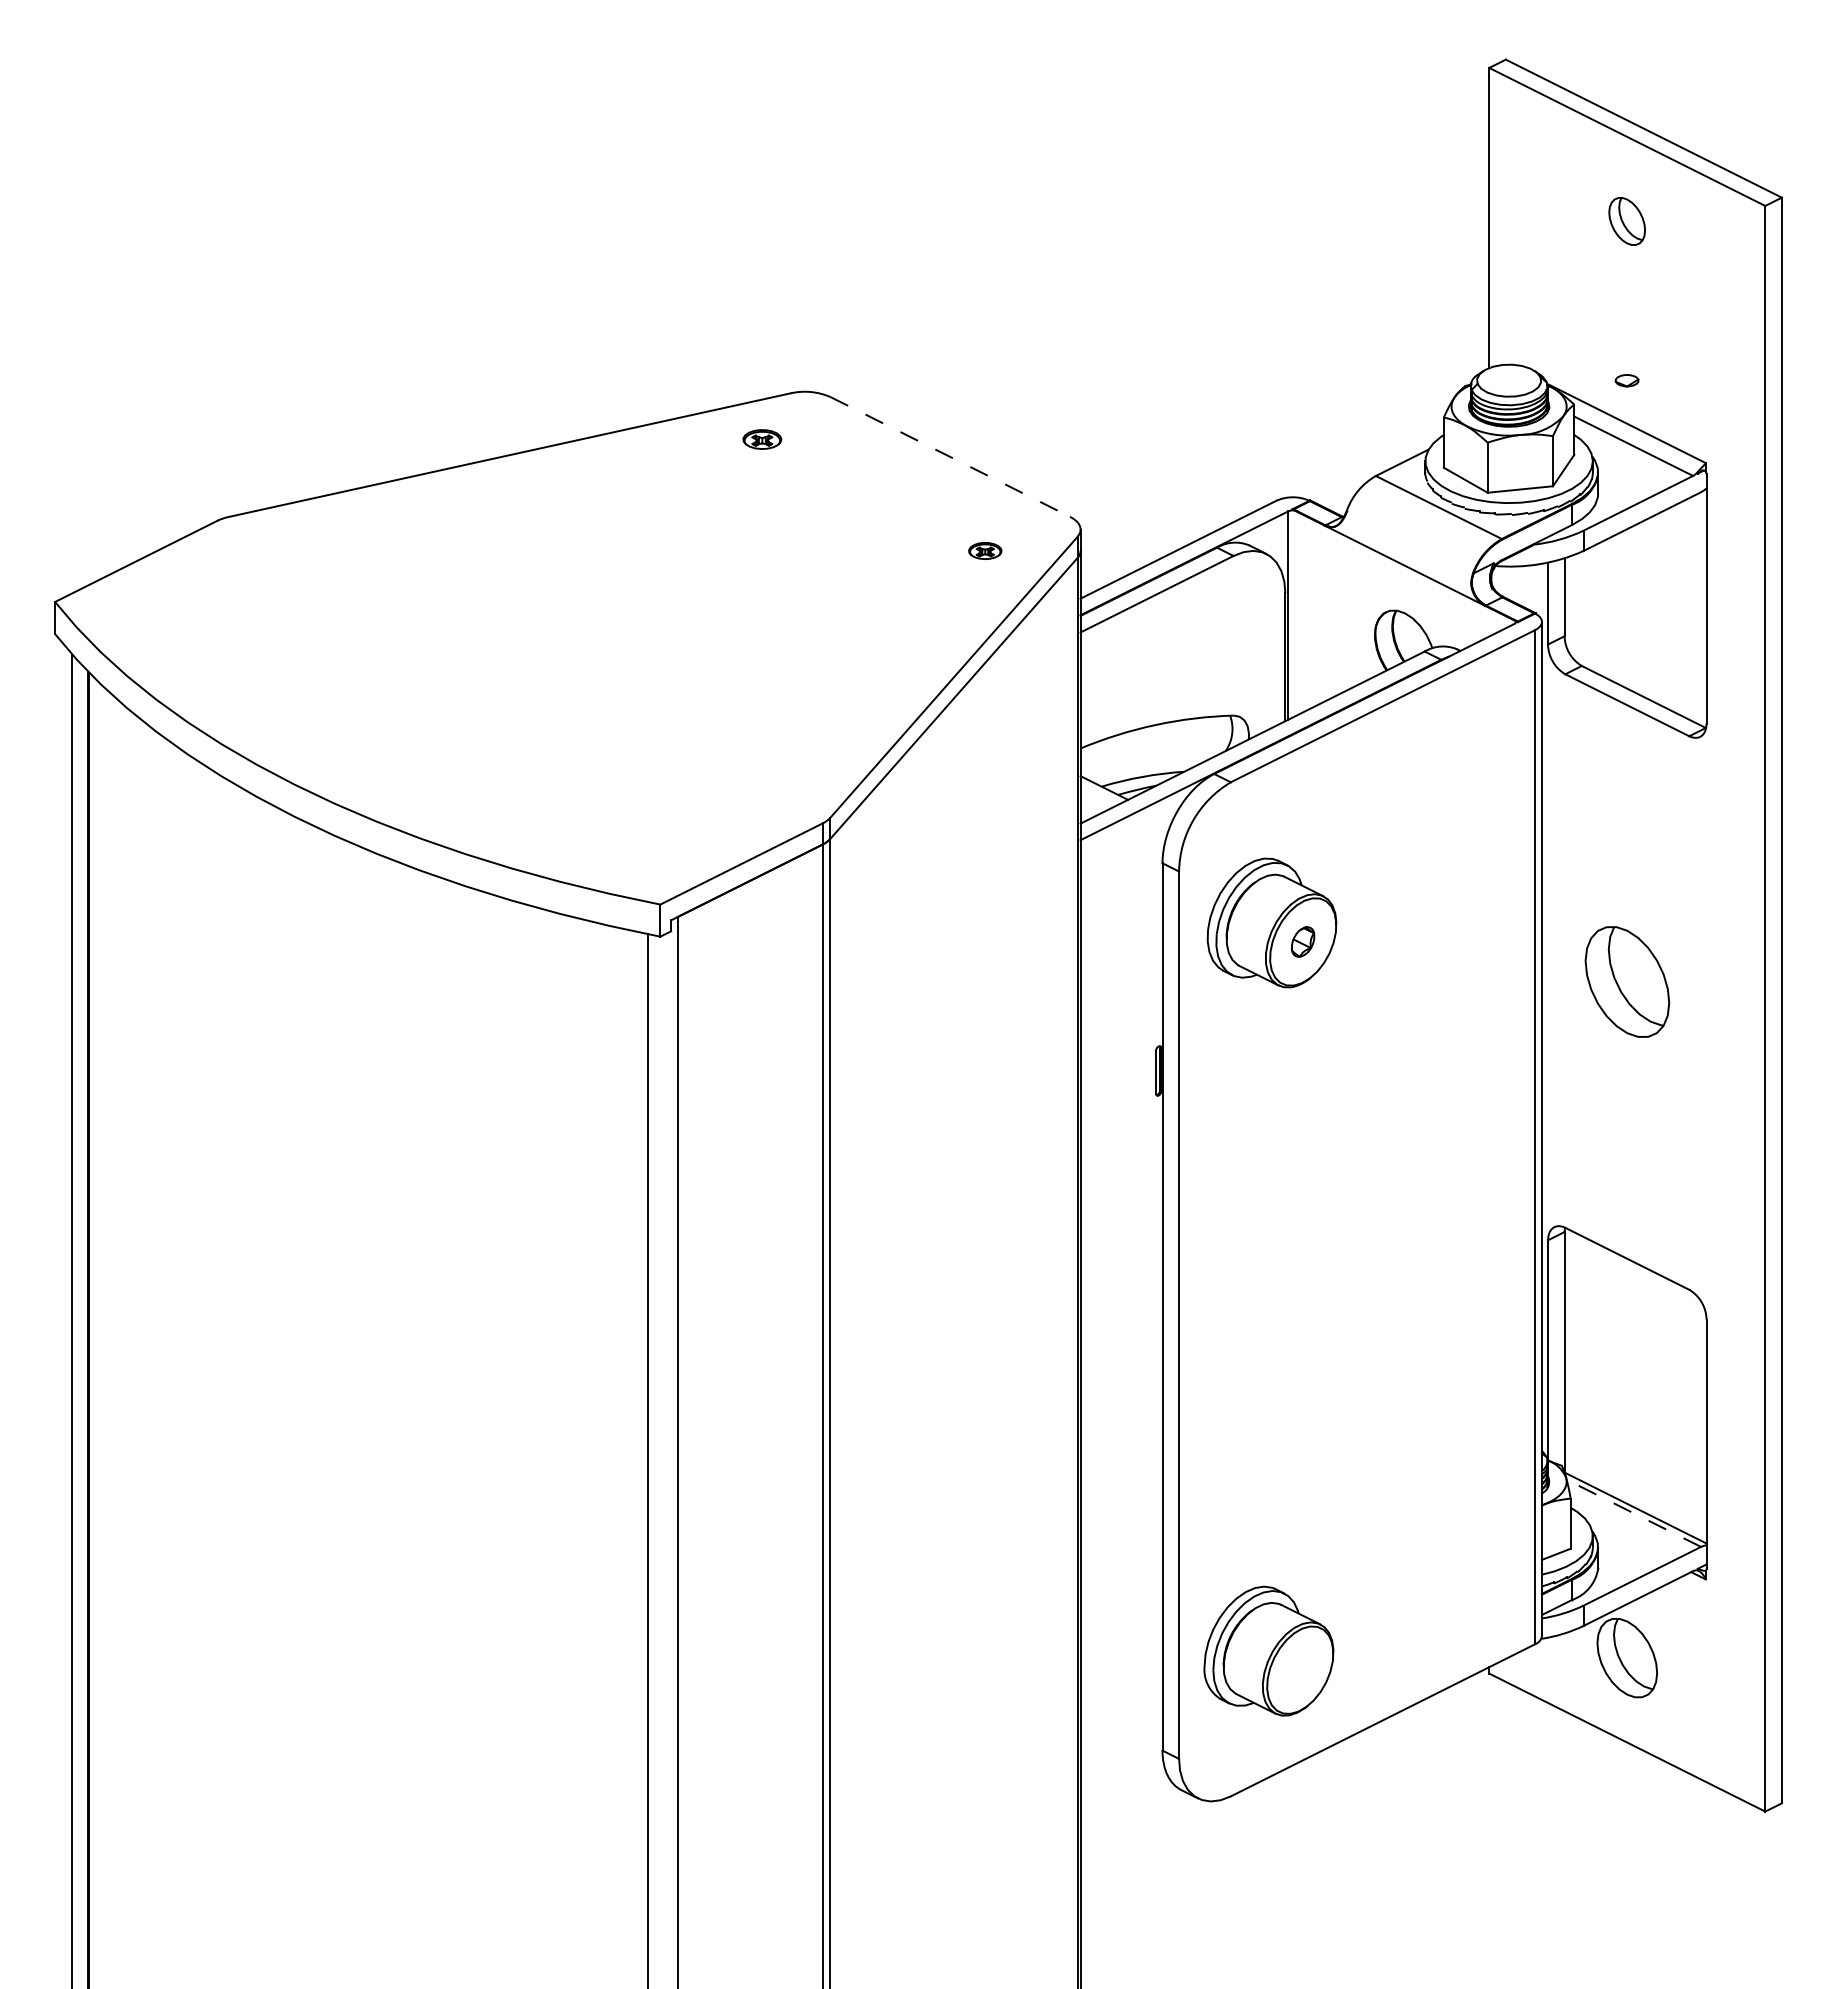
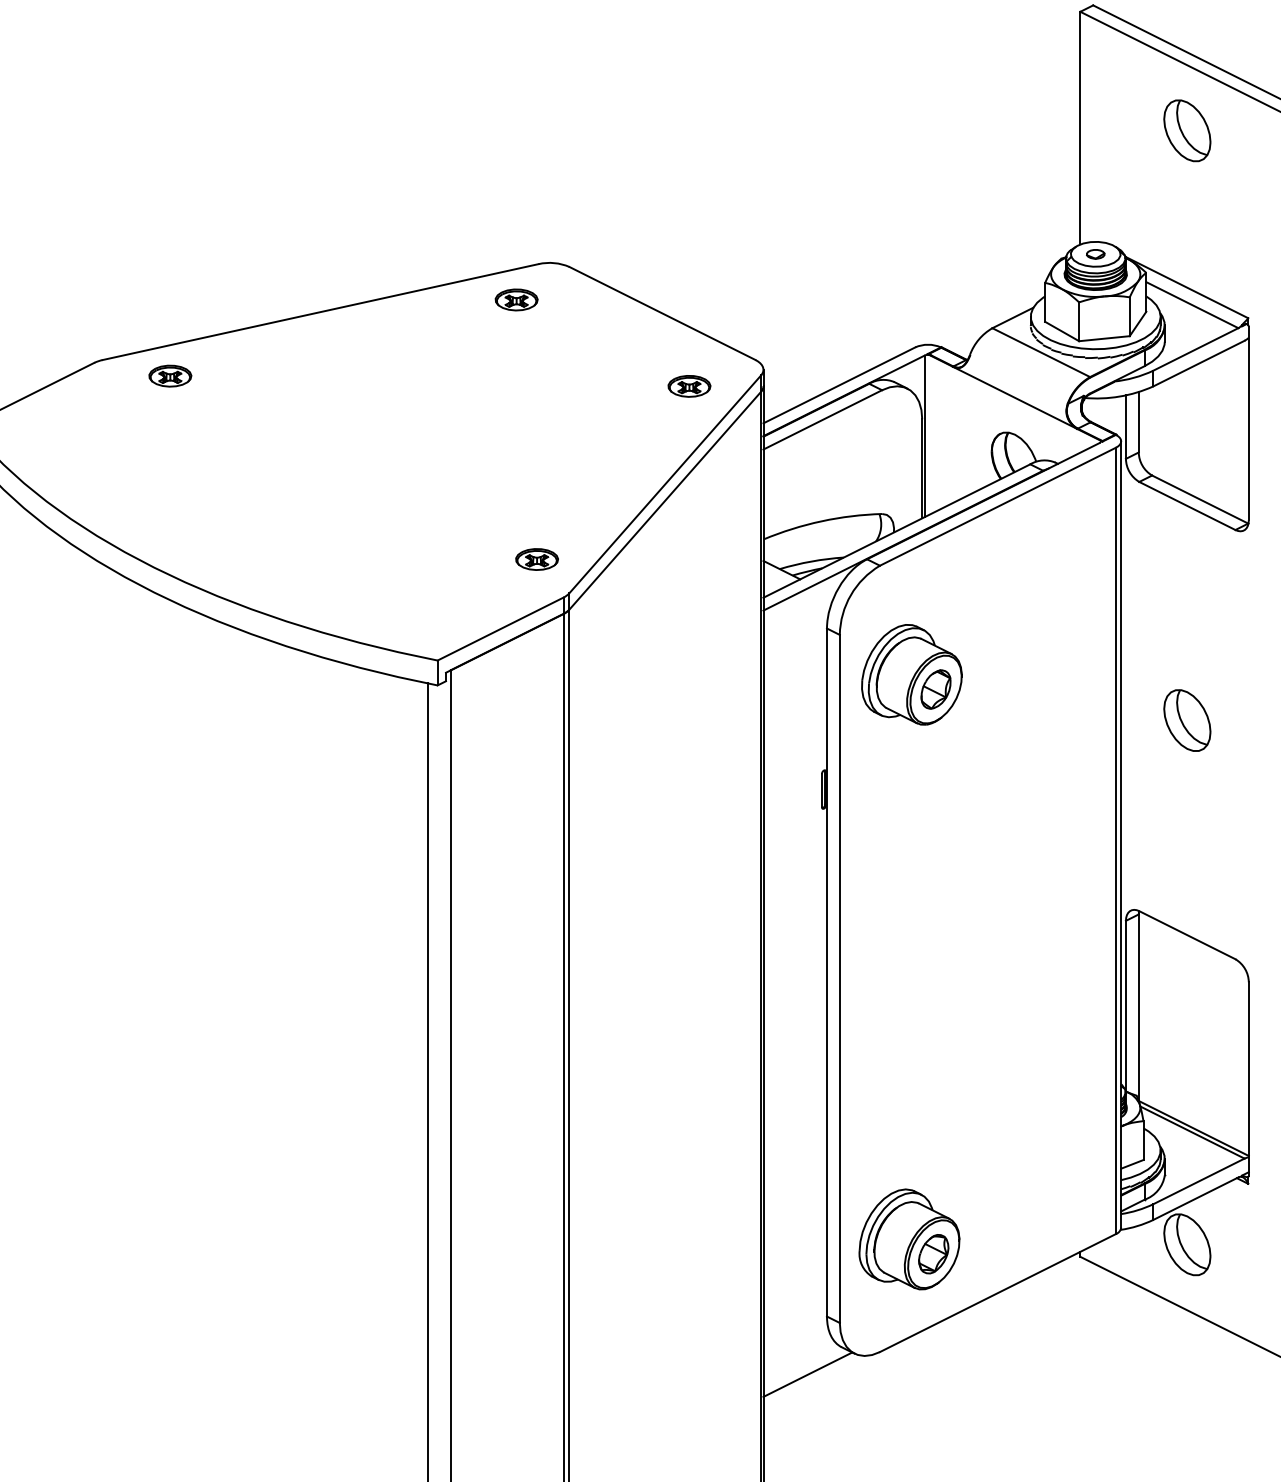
part: (1626, 221) -> (1186, 130), size x1.67
part: (1626, 380) -> (1095, 254), moved
part: (762, 439) -> (516, 299), size x1.43
line: (950, 456) -> (662, 313), dashed -> solid
part: (315, 537) -> (170, 375), added
part: (985, 550) -> (689, 385), size x1.67
part: (788, 773) -> (536, 558), added
part: (1302, 941) -> (935, 689), size x1.67
part: (1626, 981) -> (1186, 720), size x0.71
line: (1633, 1513) -> (1192, 1132), dashed -> solid
part: (1300, 1669) -> (933, 1253), added
line: (1137, 1825) -> (807, 1374), added

